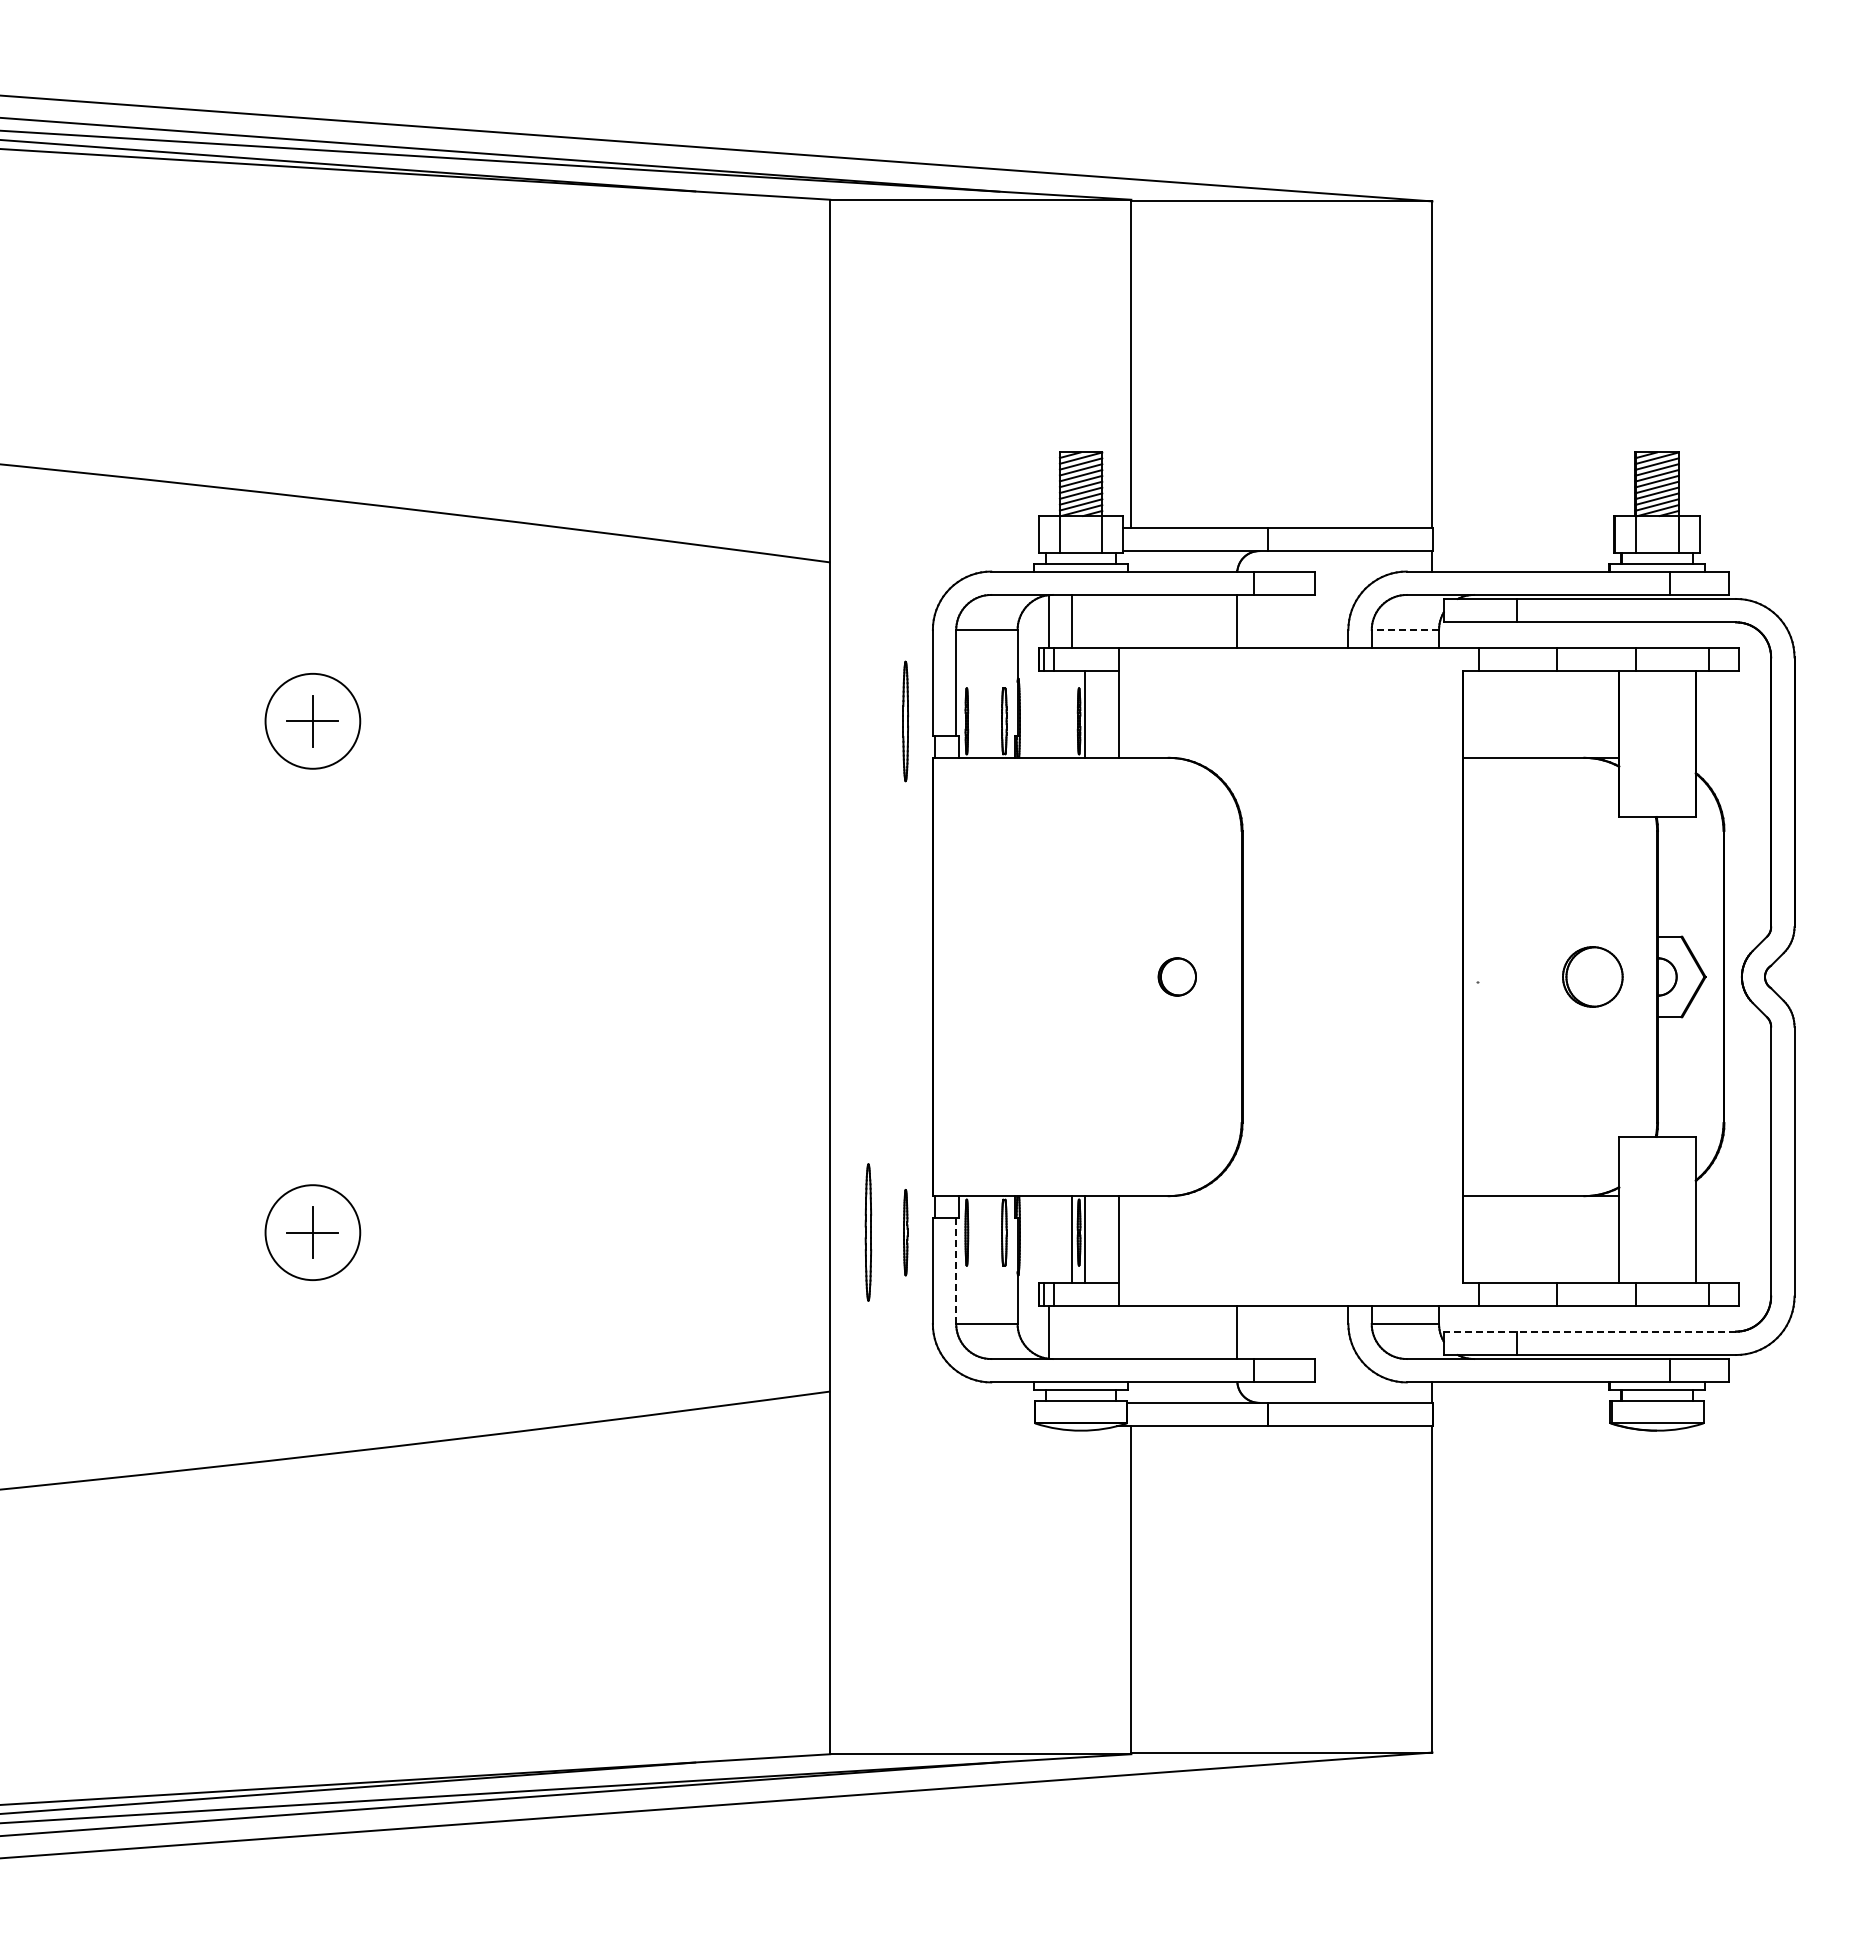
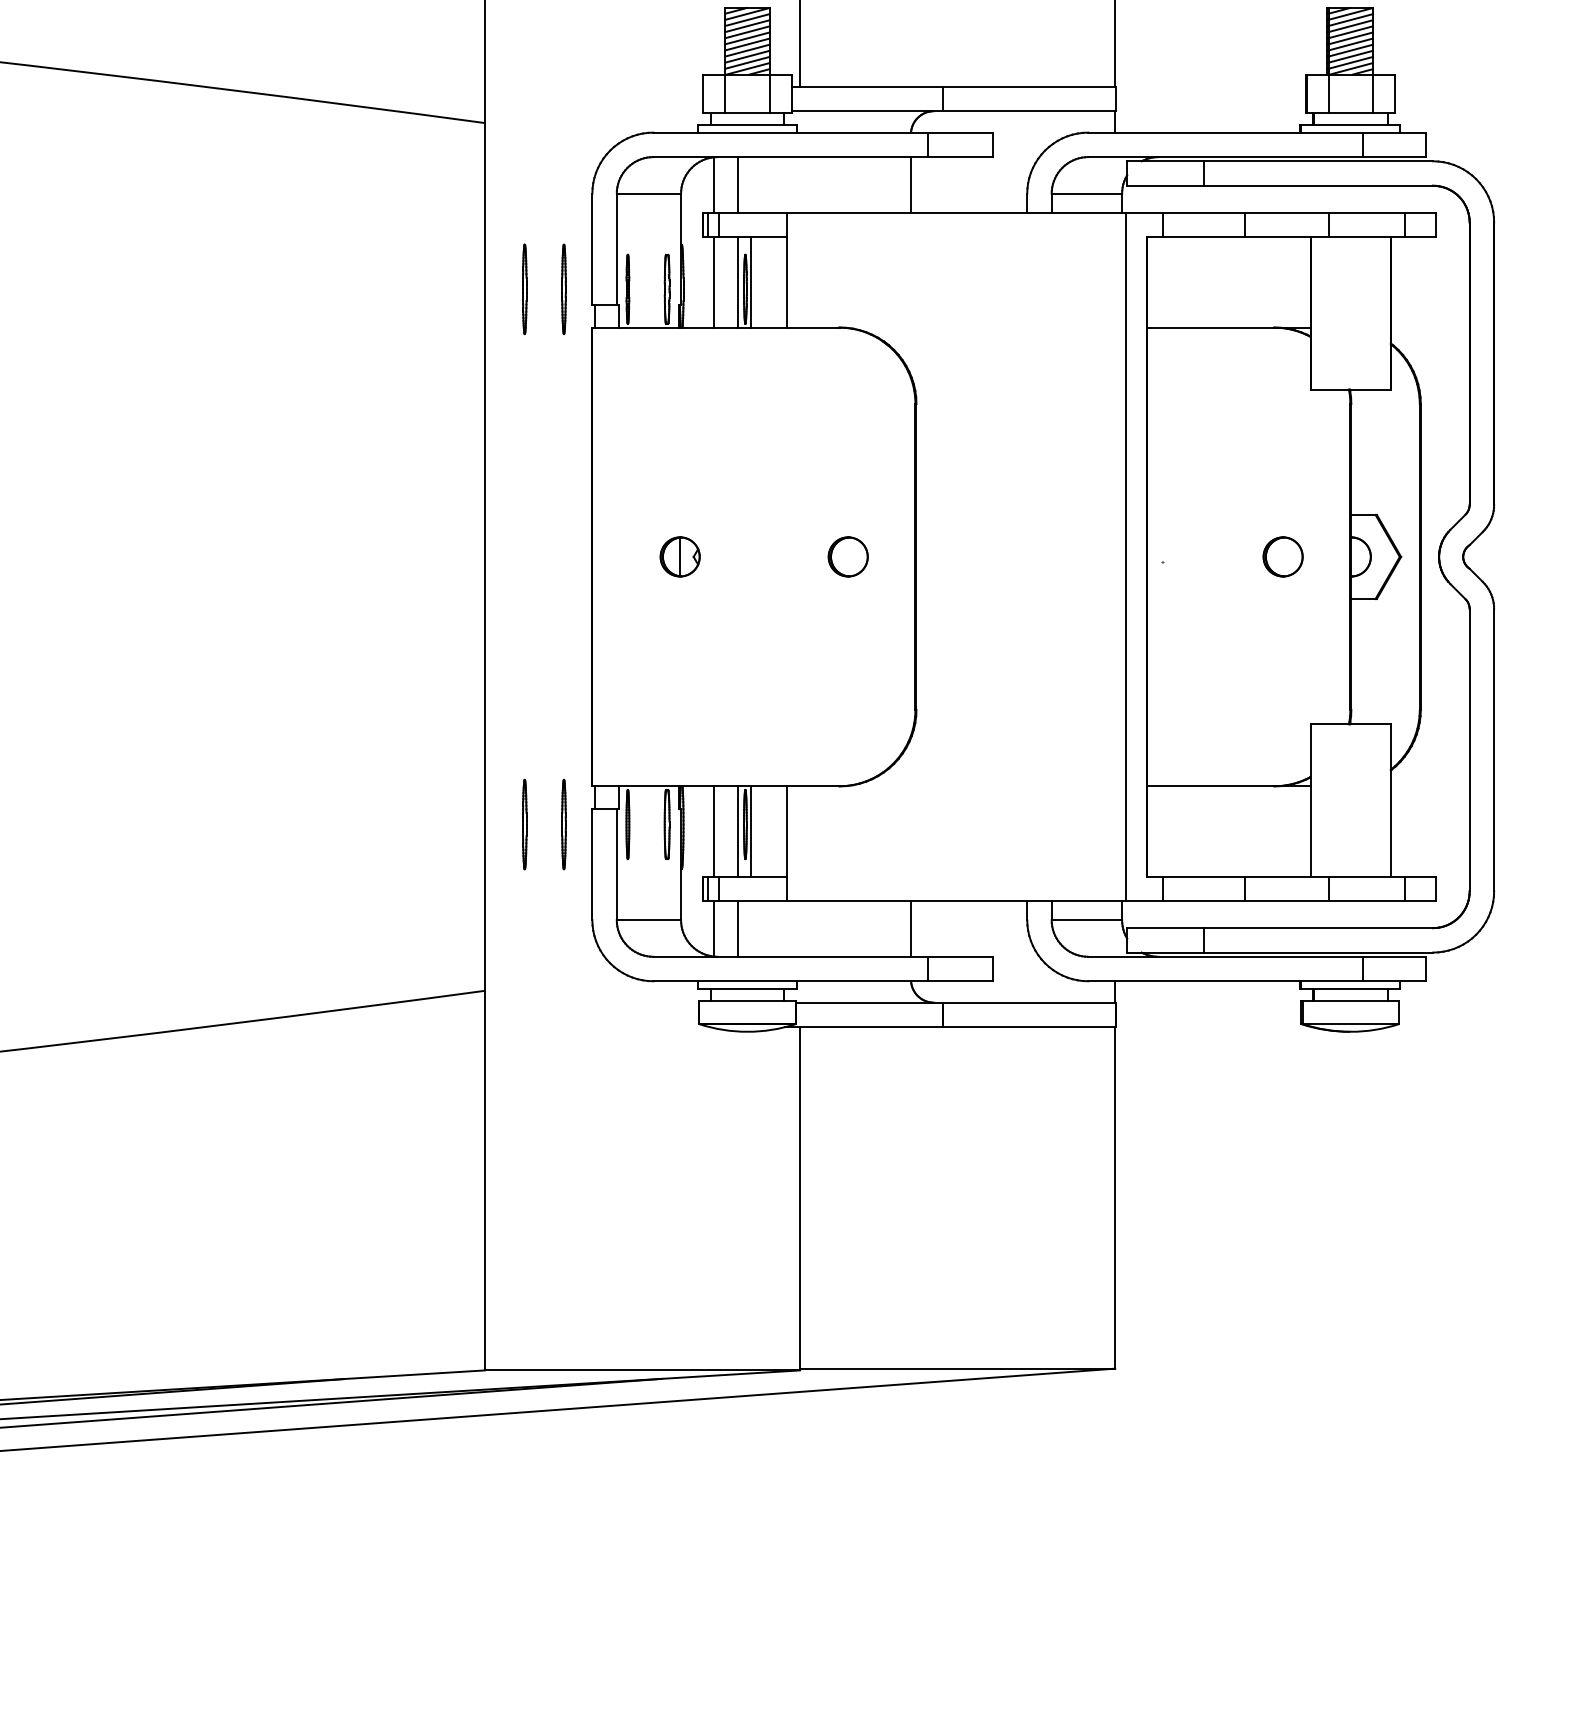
line: (1405, 630) -> (1087, 194), dashed -> solid
line: (1048, 713) -> (713, 281), added
line: (1072, 713) -> (738, 281), added
part: (867, 720) -> (523, 288), added
part: (905, 720) -> (563, 288), size x0.71
part: (1016, 976) -> (679, 556), added
line: (1442, 976) -> (1125, 556), added
part: (1592, 976) -> (1282, 556), size x0.62
part: (867, 1232) -> (523, 824), size x0.62
line: (1048, 1239) -> (713, 831), added
line: (956, 1271) -> (617, 865), dashed -> solid
line: (1589, 1331) -> (1279, 927), dashed -> solid
line: (1072, 1332) -> (738, 929), added

